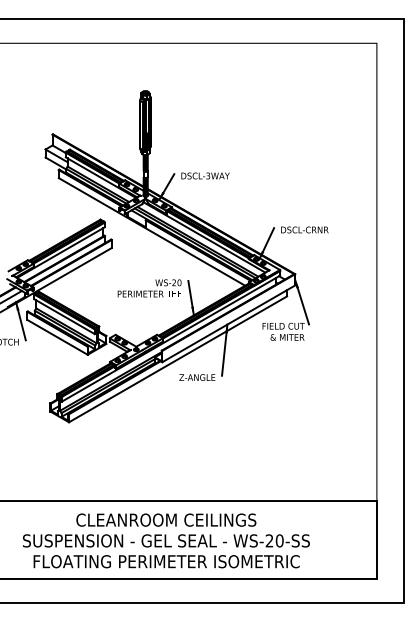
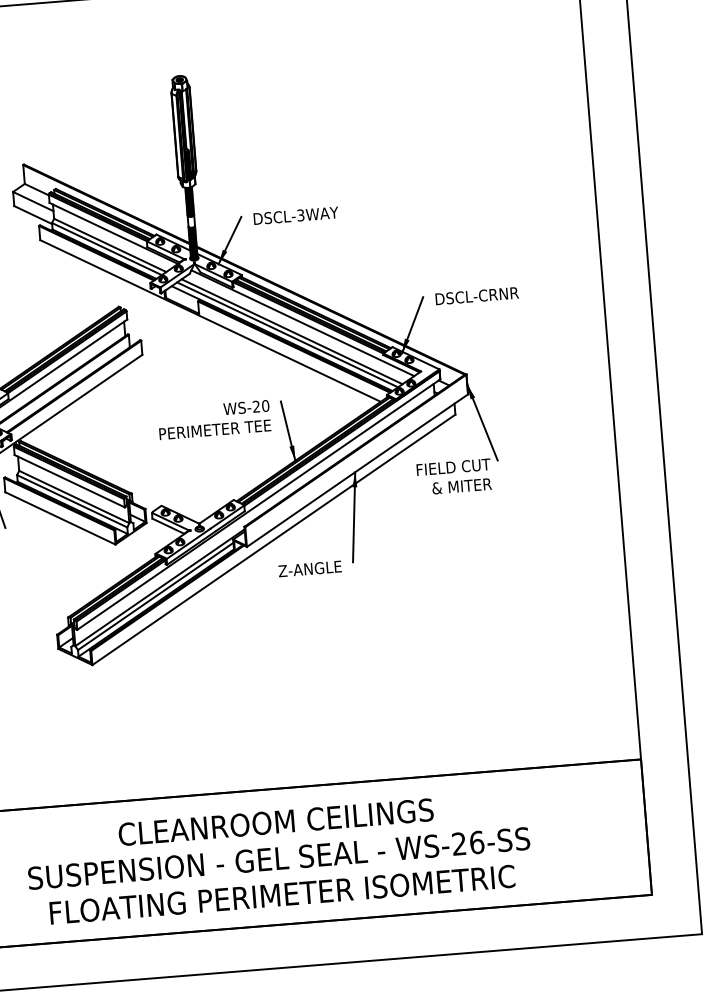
text: (279, 540) -> (476, 841), WS-20-SS -> WS-26-SS

